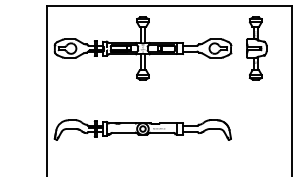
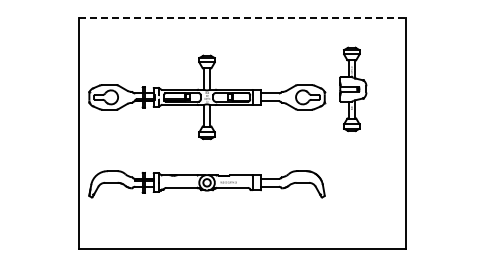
line: (169, 5) -> (242, 17), solid -> dashed
part: (143, 48) -> (207, 97), moved
part: (257, 48) -> (353, 89), moved

